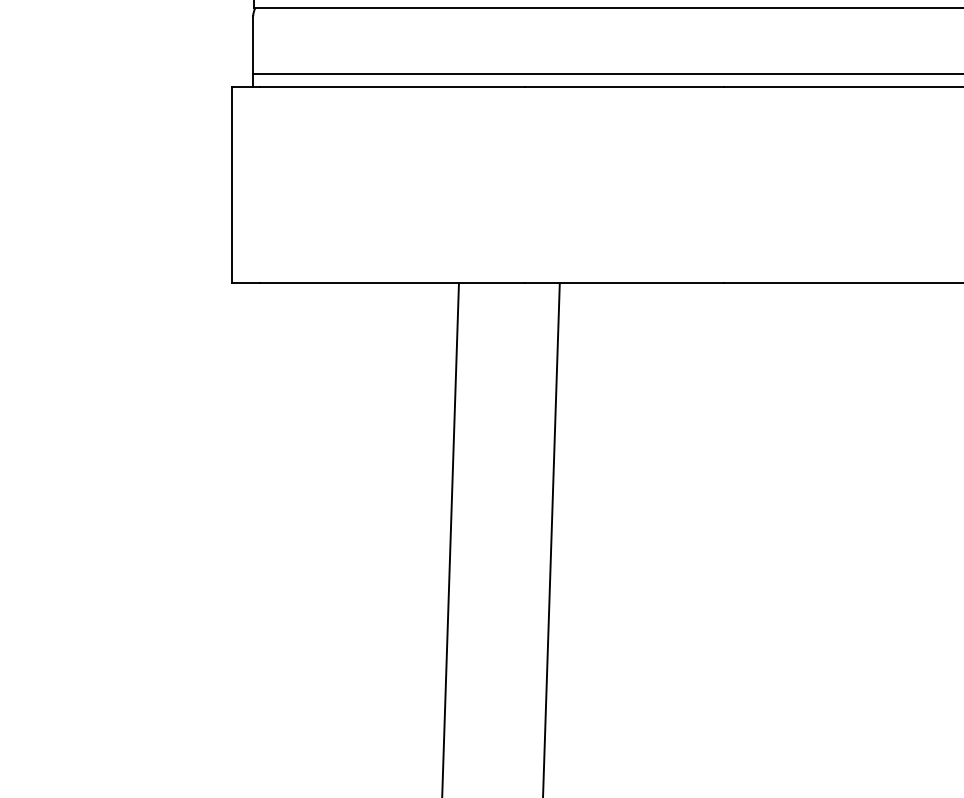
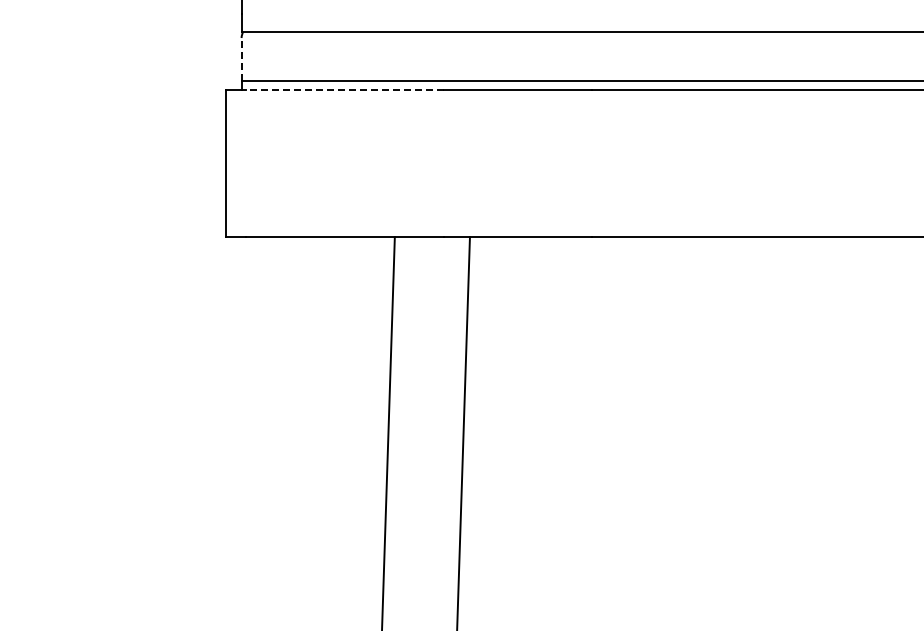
line: (253, 43) -> (241, 58), solid -> dashed
line: (392, 86) -> (345, 90), solid -> dashed

